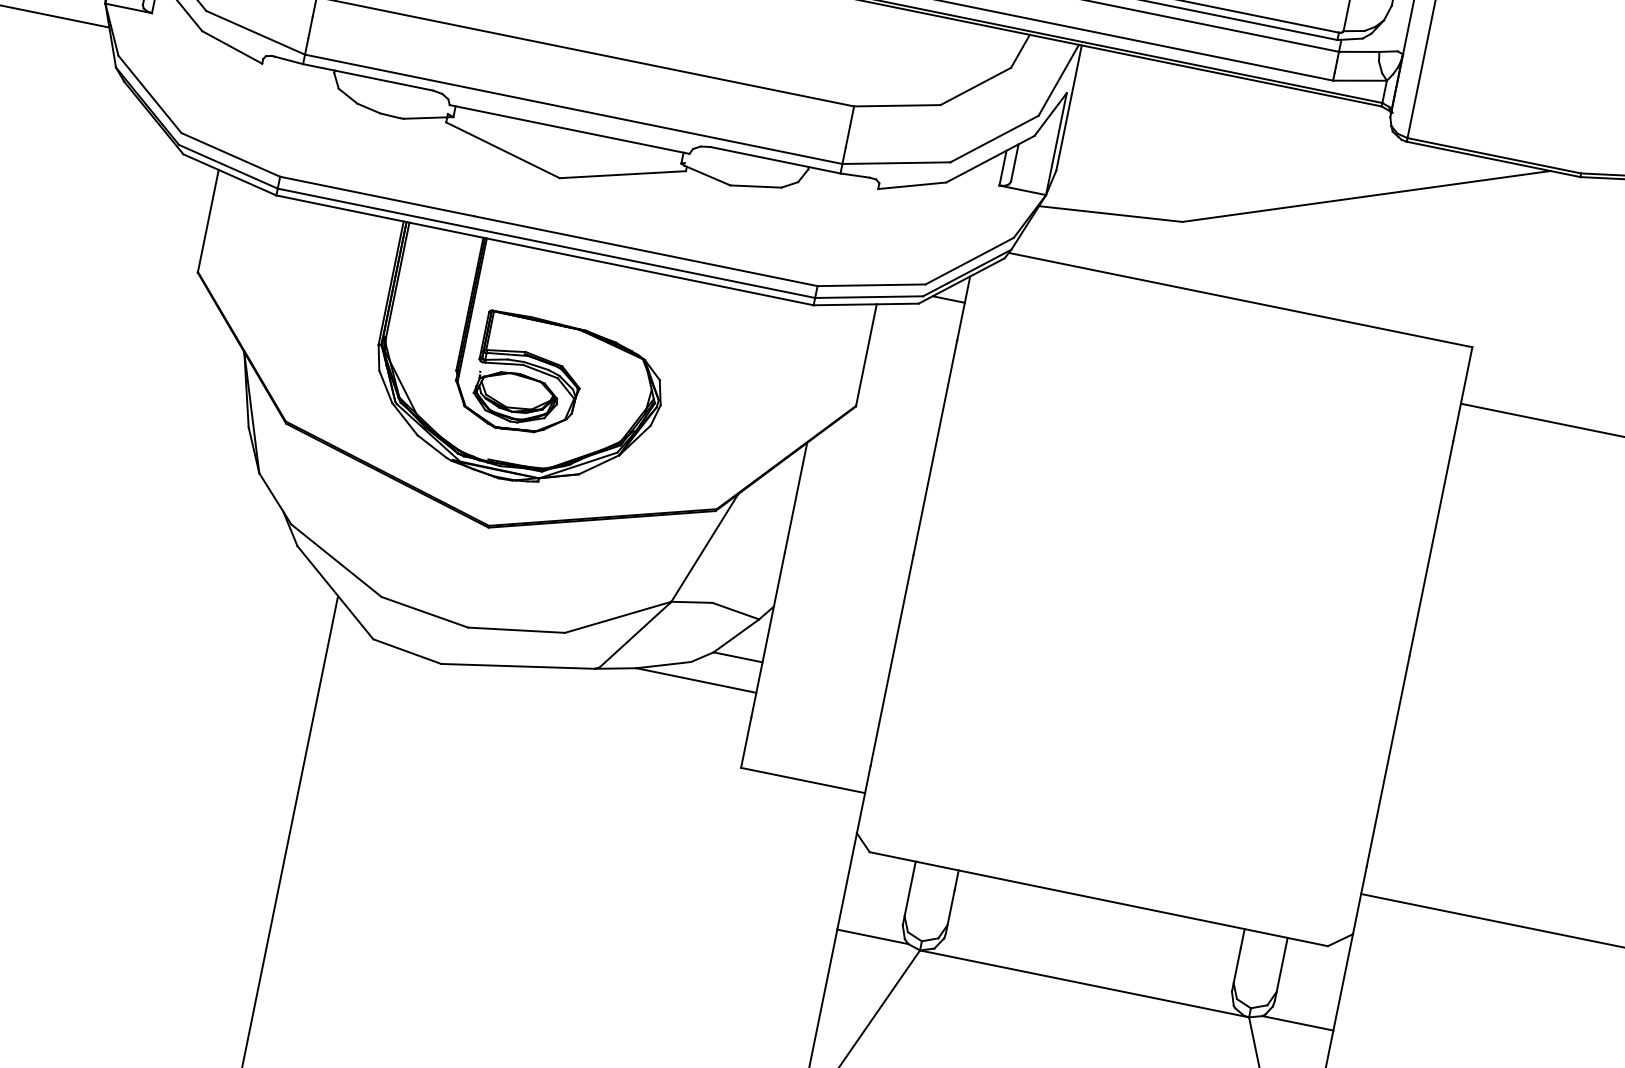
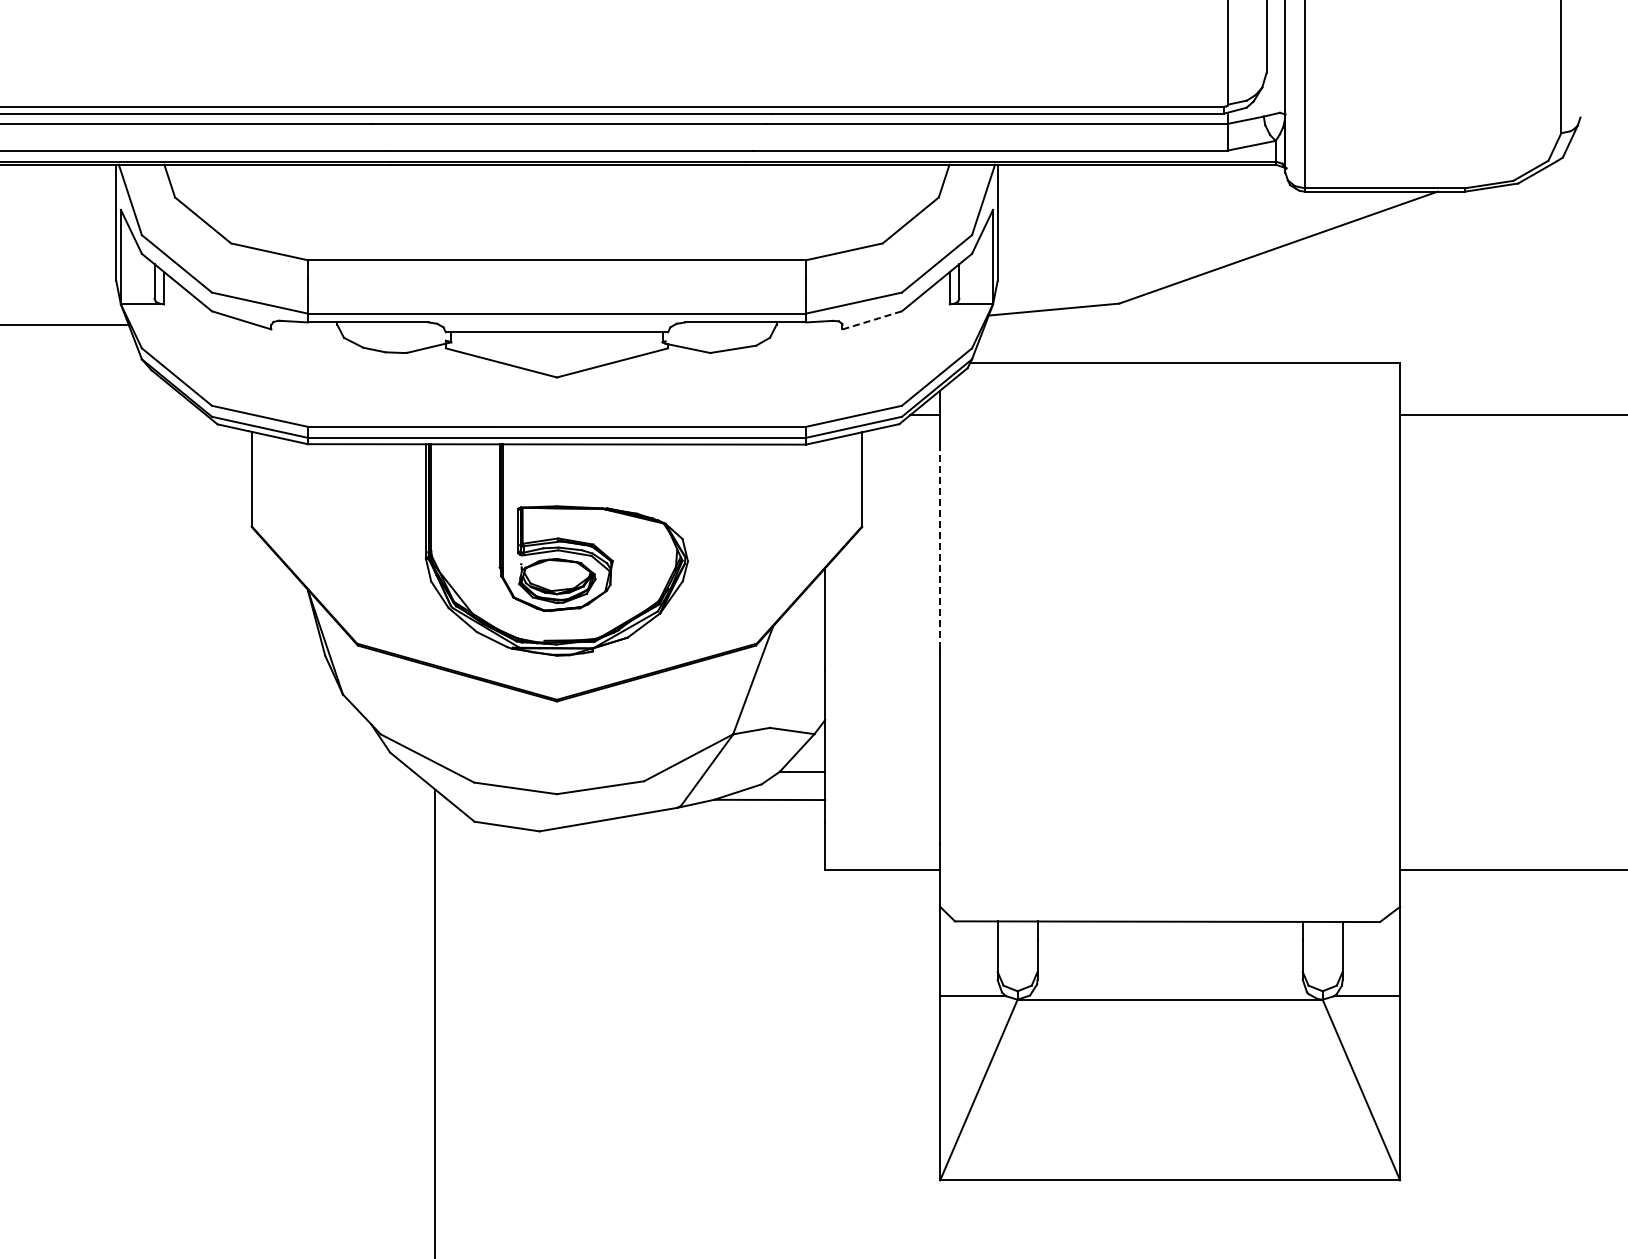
line: (912, 185) -> (872, 320), solid -> dashed
line: (935, 447) -> (940, 549), solid -> dashed

